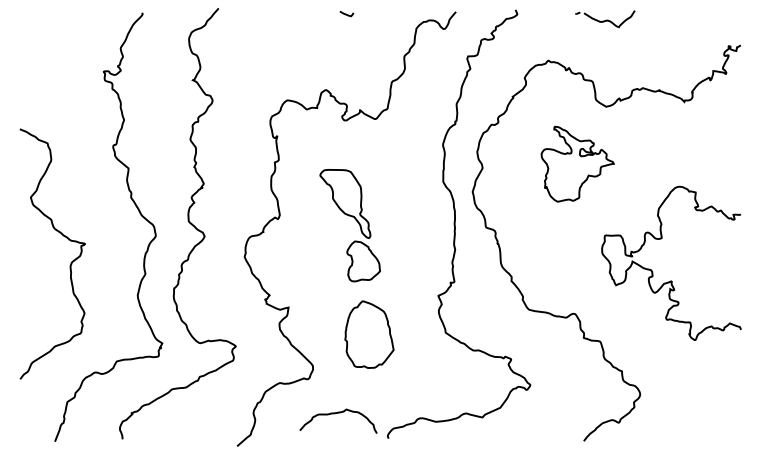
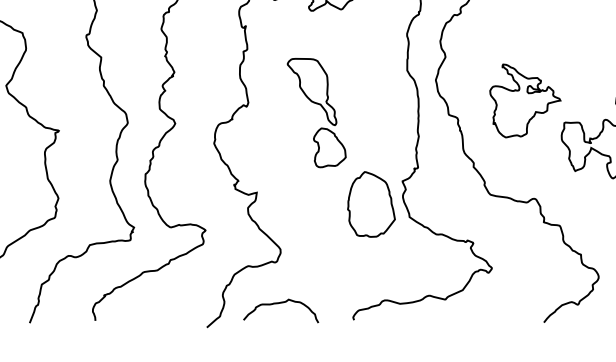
part: (577, 163) -> (525, 100), moved
part: (369, 334) -> (371, 204), moved
curve: (335, 414) -> (278, 304), moved

